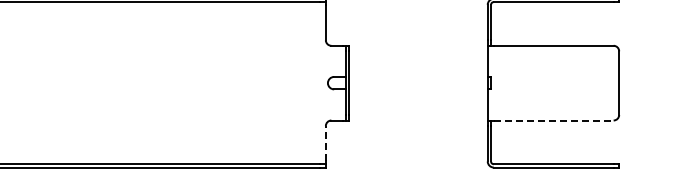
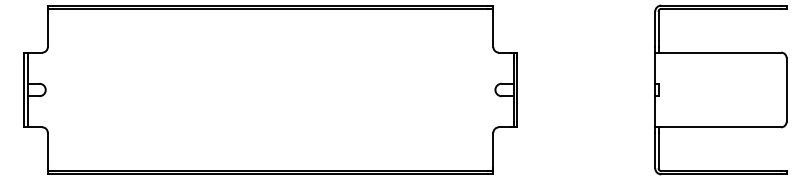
line: (554, 120) -> (721, 127), dashed -> solid
line: (326, 143) -> (493, 150), dashed -> solid

